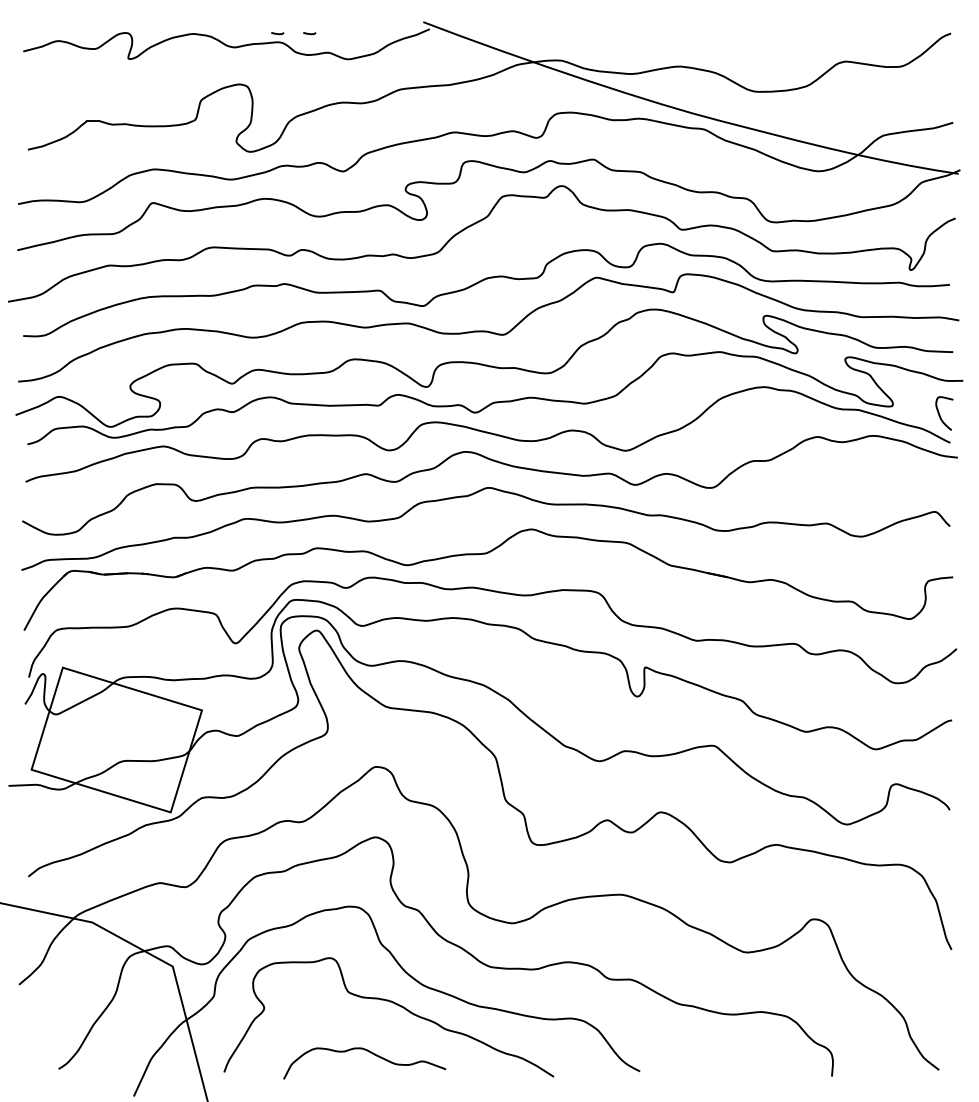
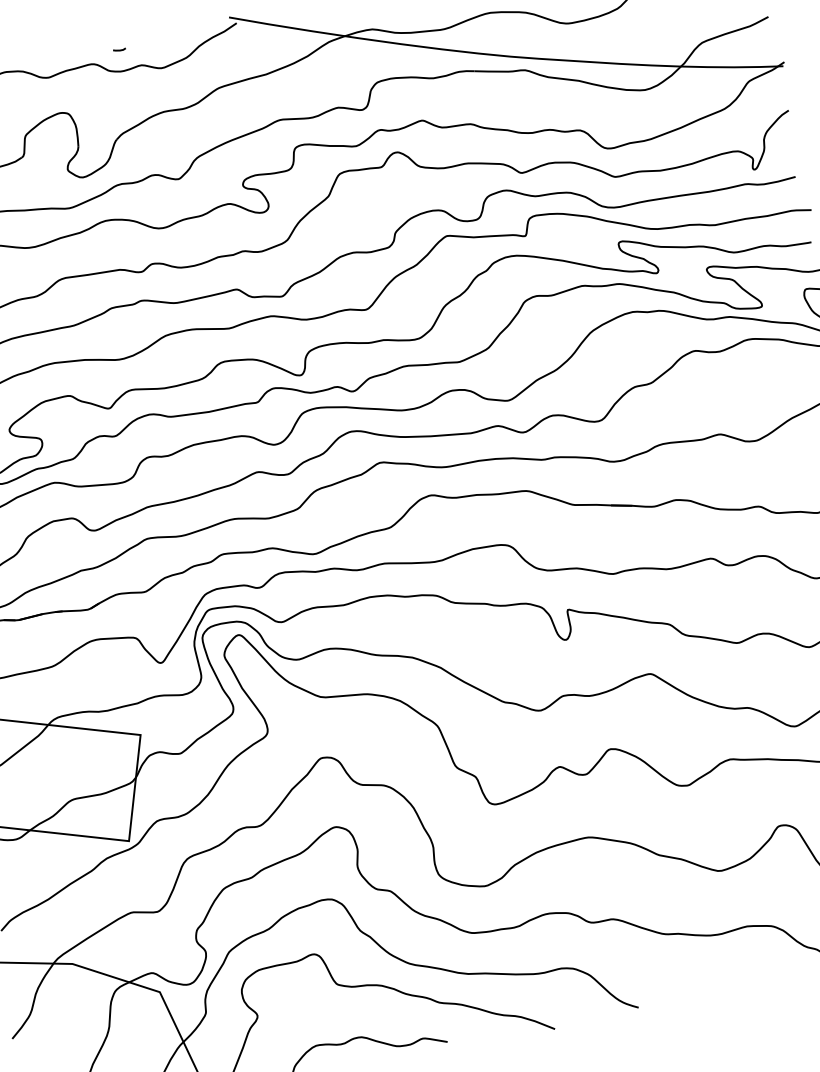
line: (277, 33) -> (87, 55), removed

